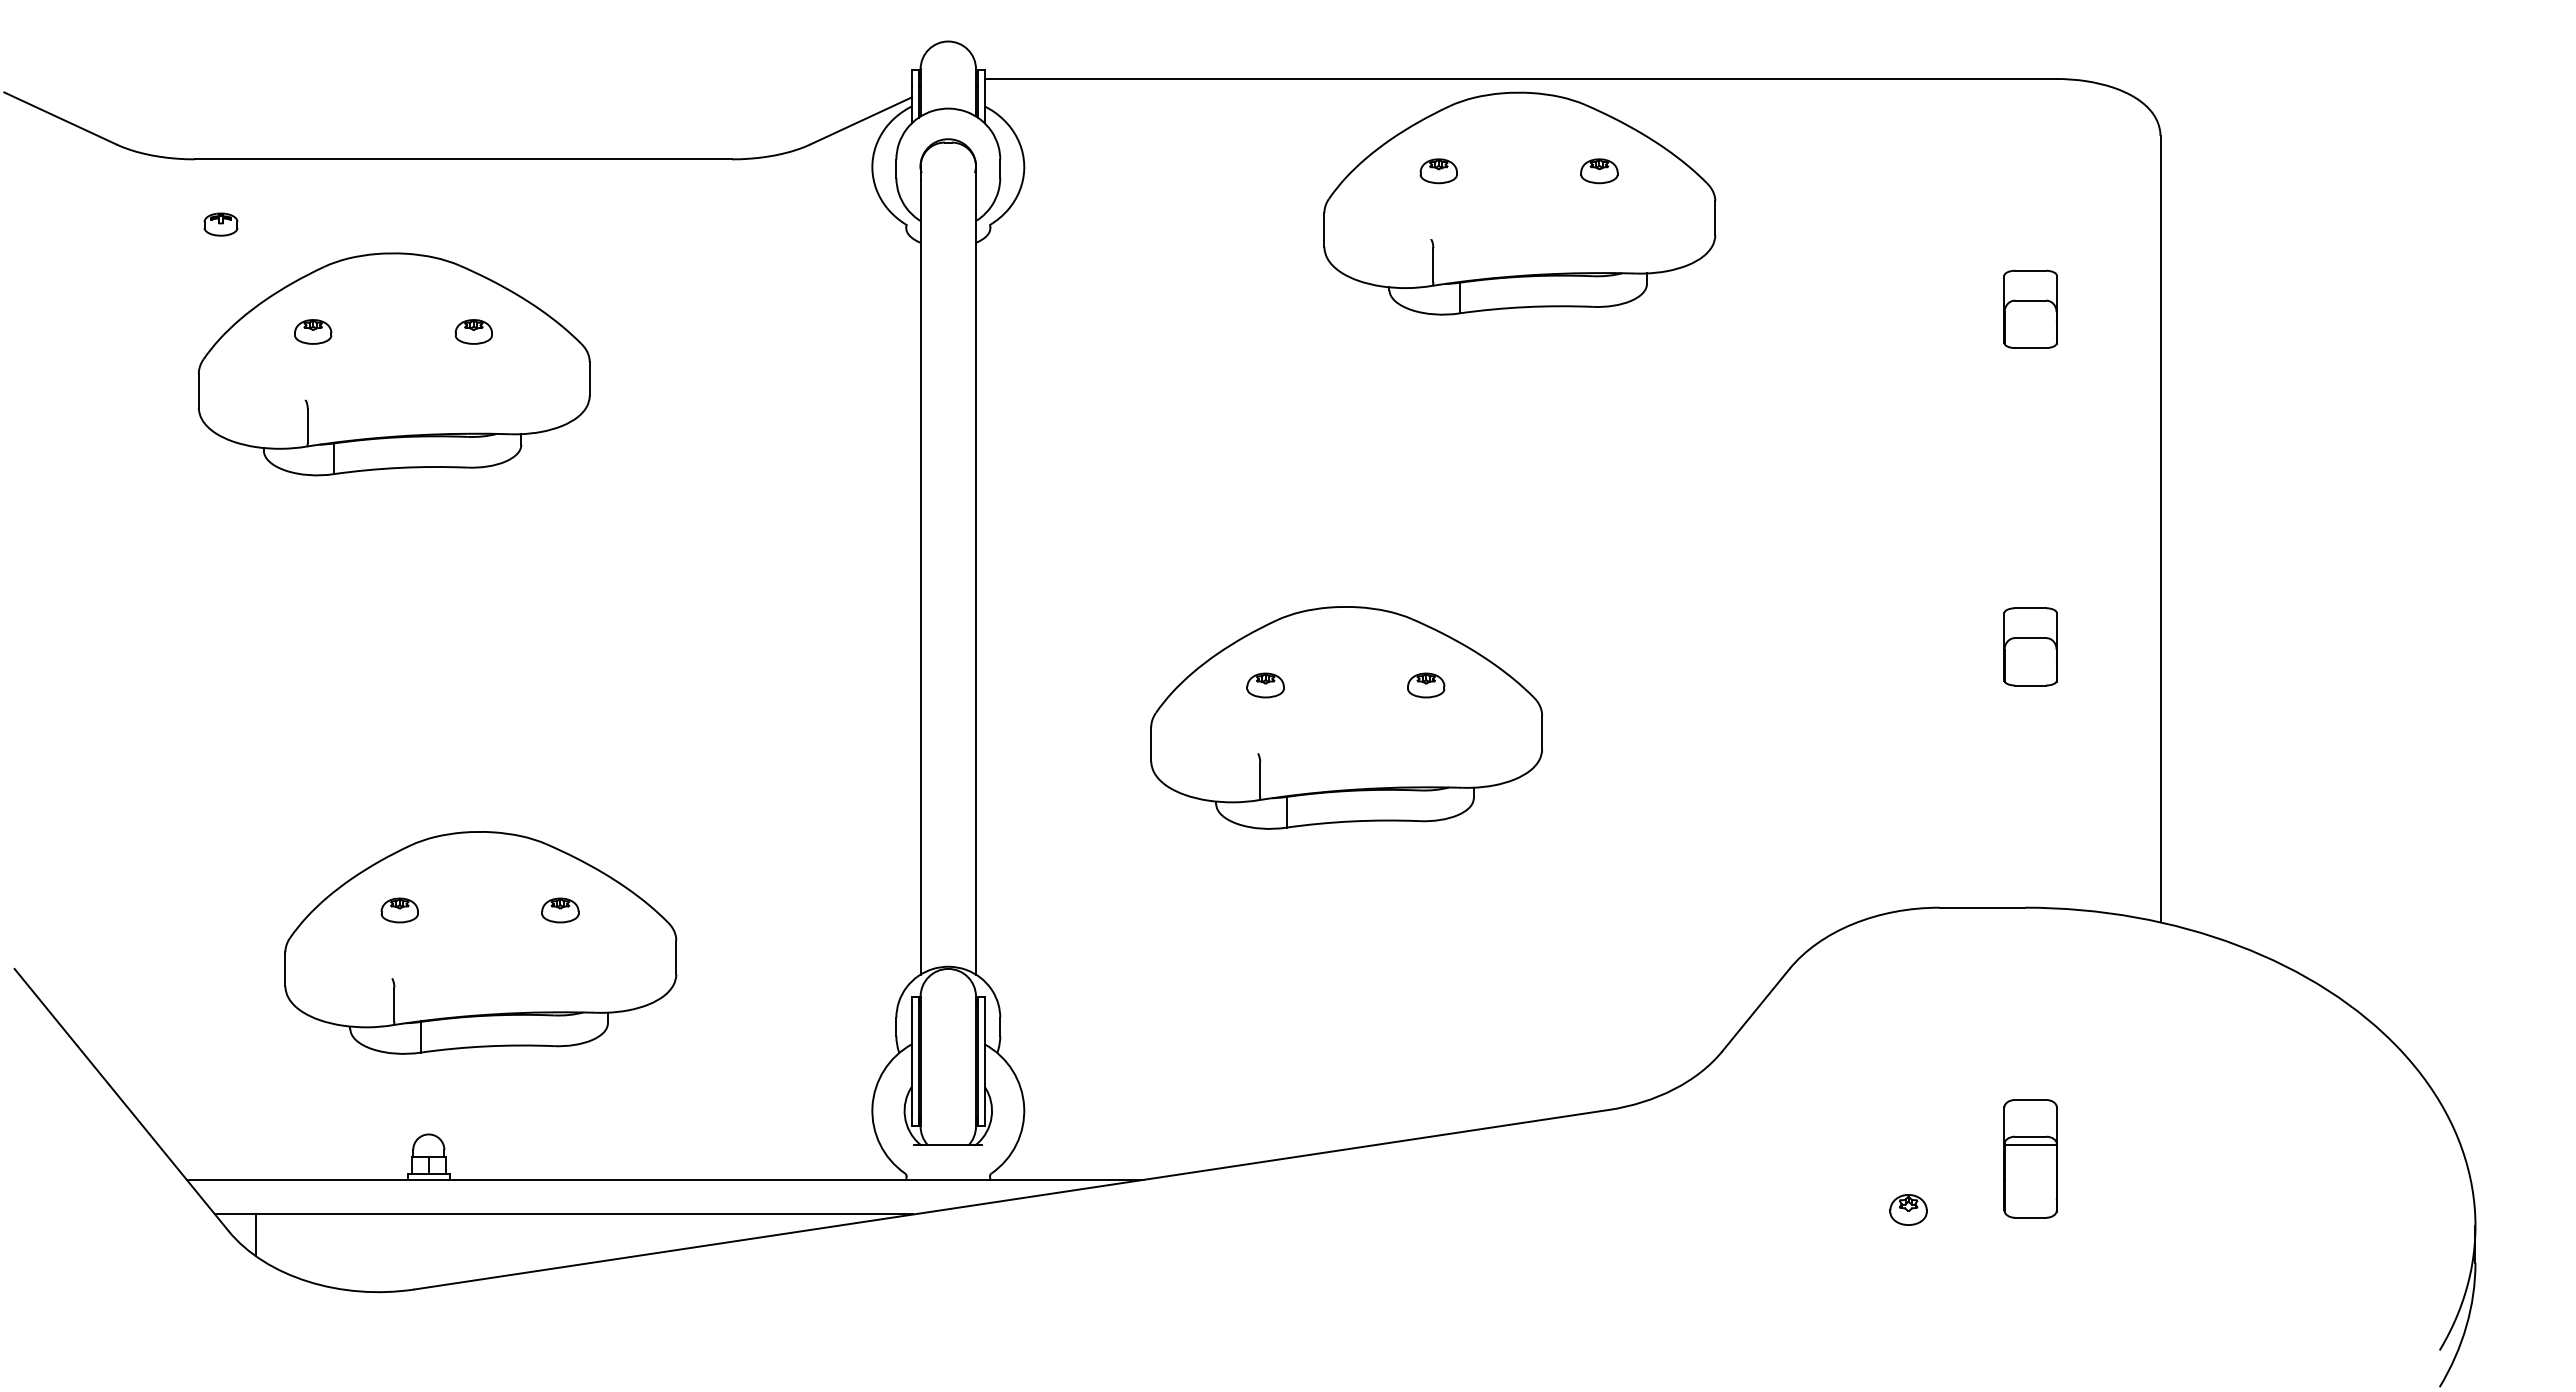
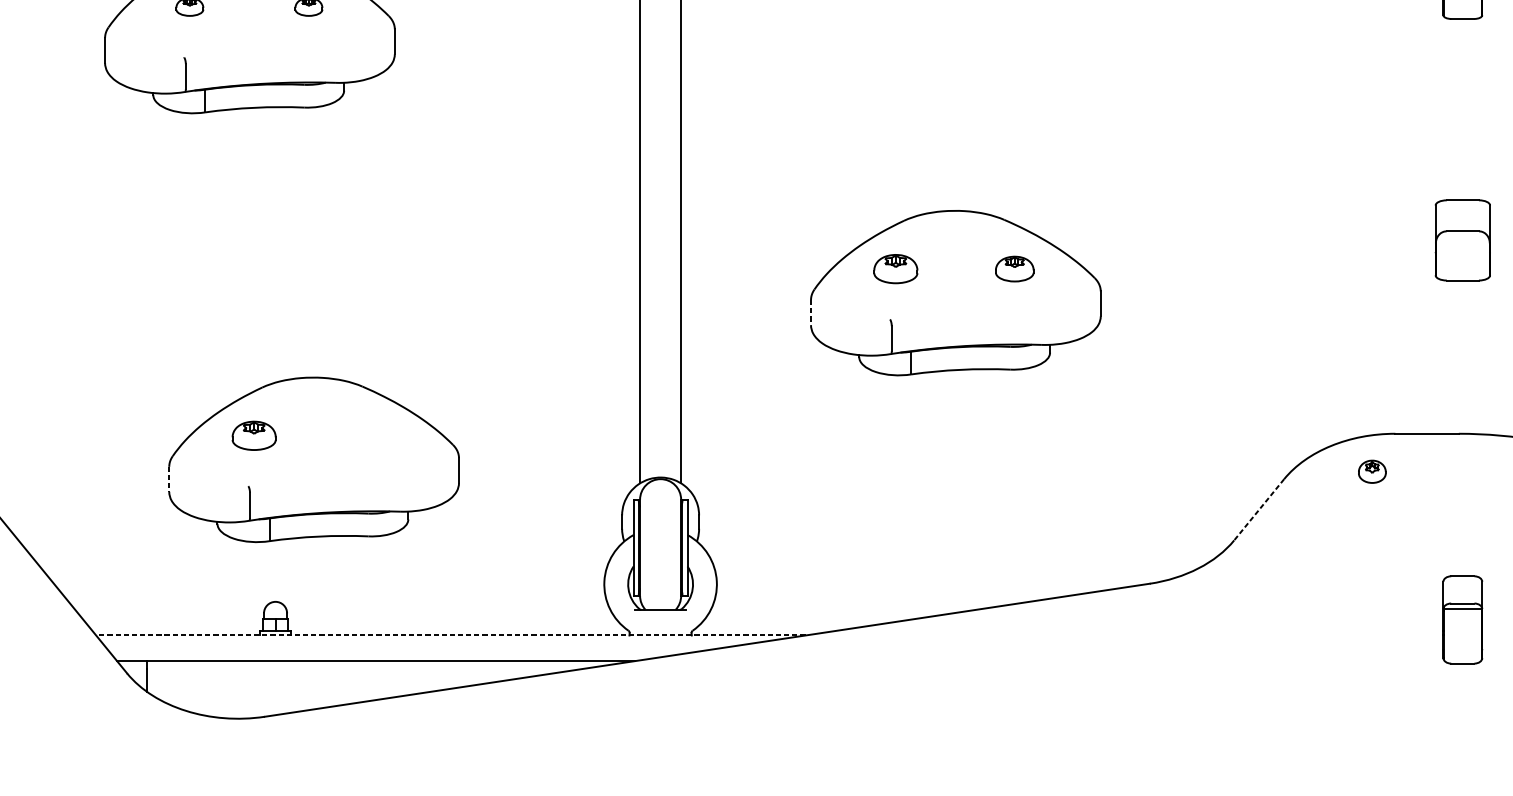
part: (2030, 646) -> (1462, 240), size x1.4
part: (1265, 685) -> (895, 269), size x1.6
part: (1426, 685) -> (1015, 269), size x1.4
line: (1151, 744) -> (811, 312), solid -> dashed
part: (399, 910) -> (253, 435), size x1.6
part: (560, 910) -> (373, 435), removed
line: (285, 969) -> (169, 479), solid -> dashed
line: (1755, 1010) -> (1258, 509), solid -> dashed
line: (665, 1179) -> (450, 635), solid -> dashed
part: (1908, 1209) -> (1372, 471), moved

